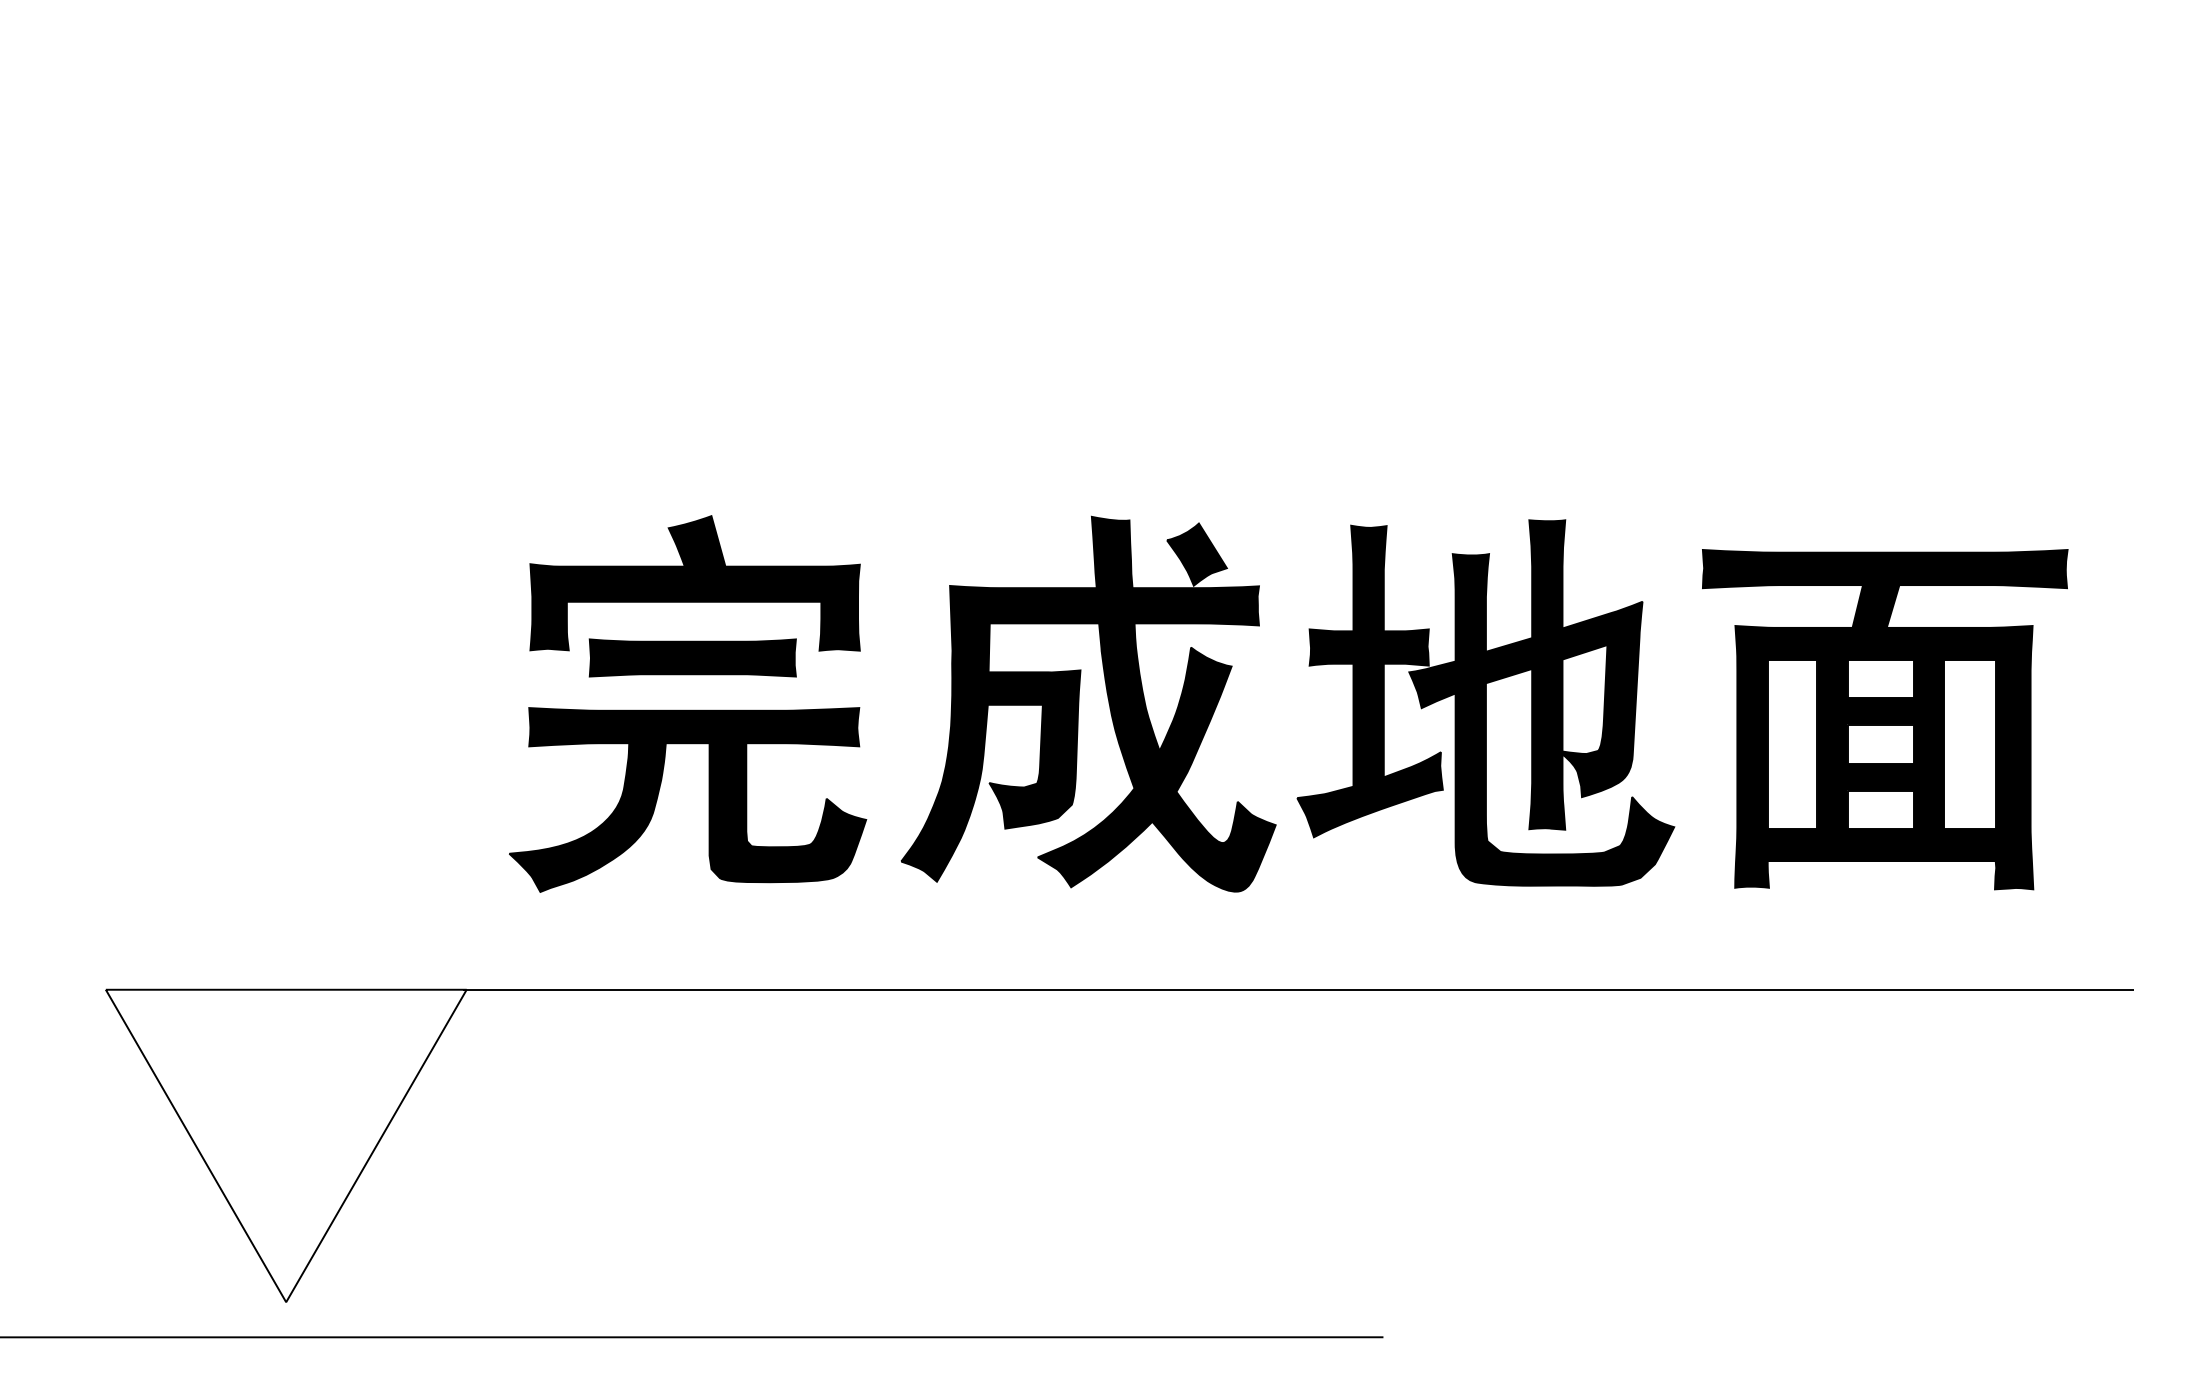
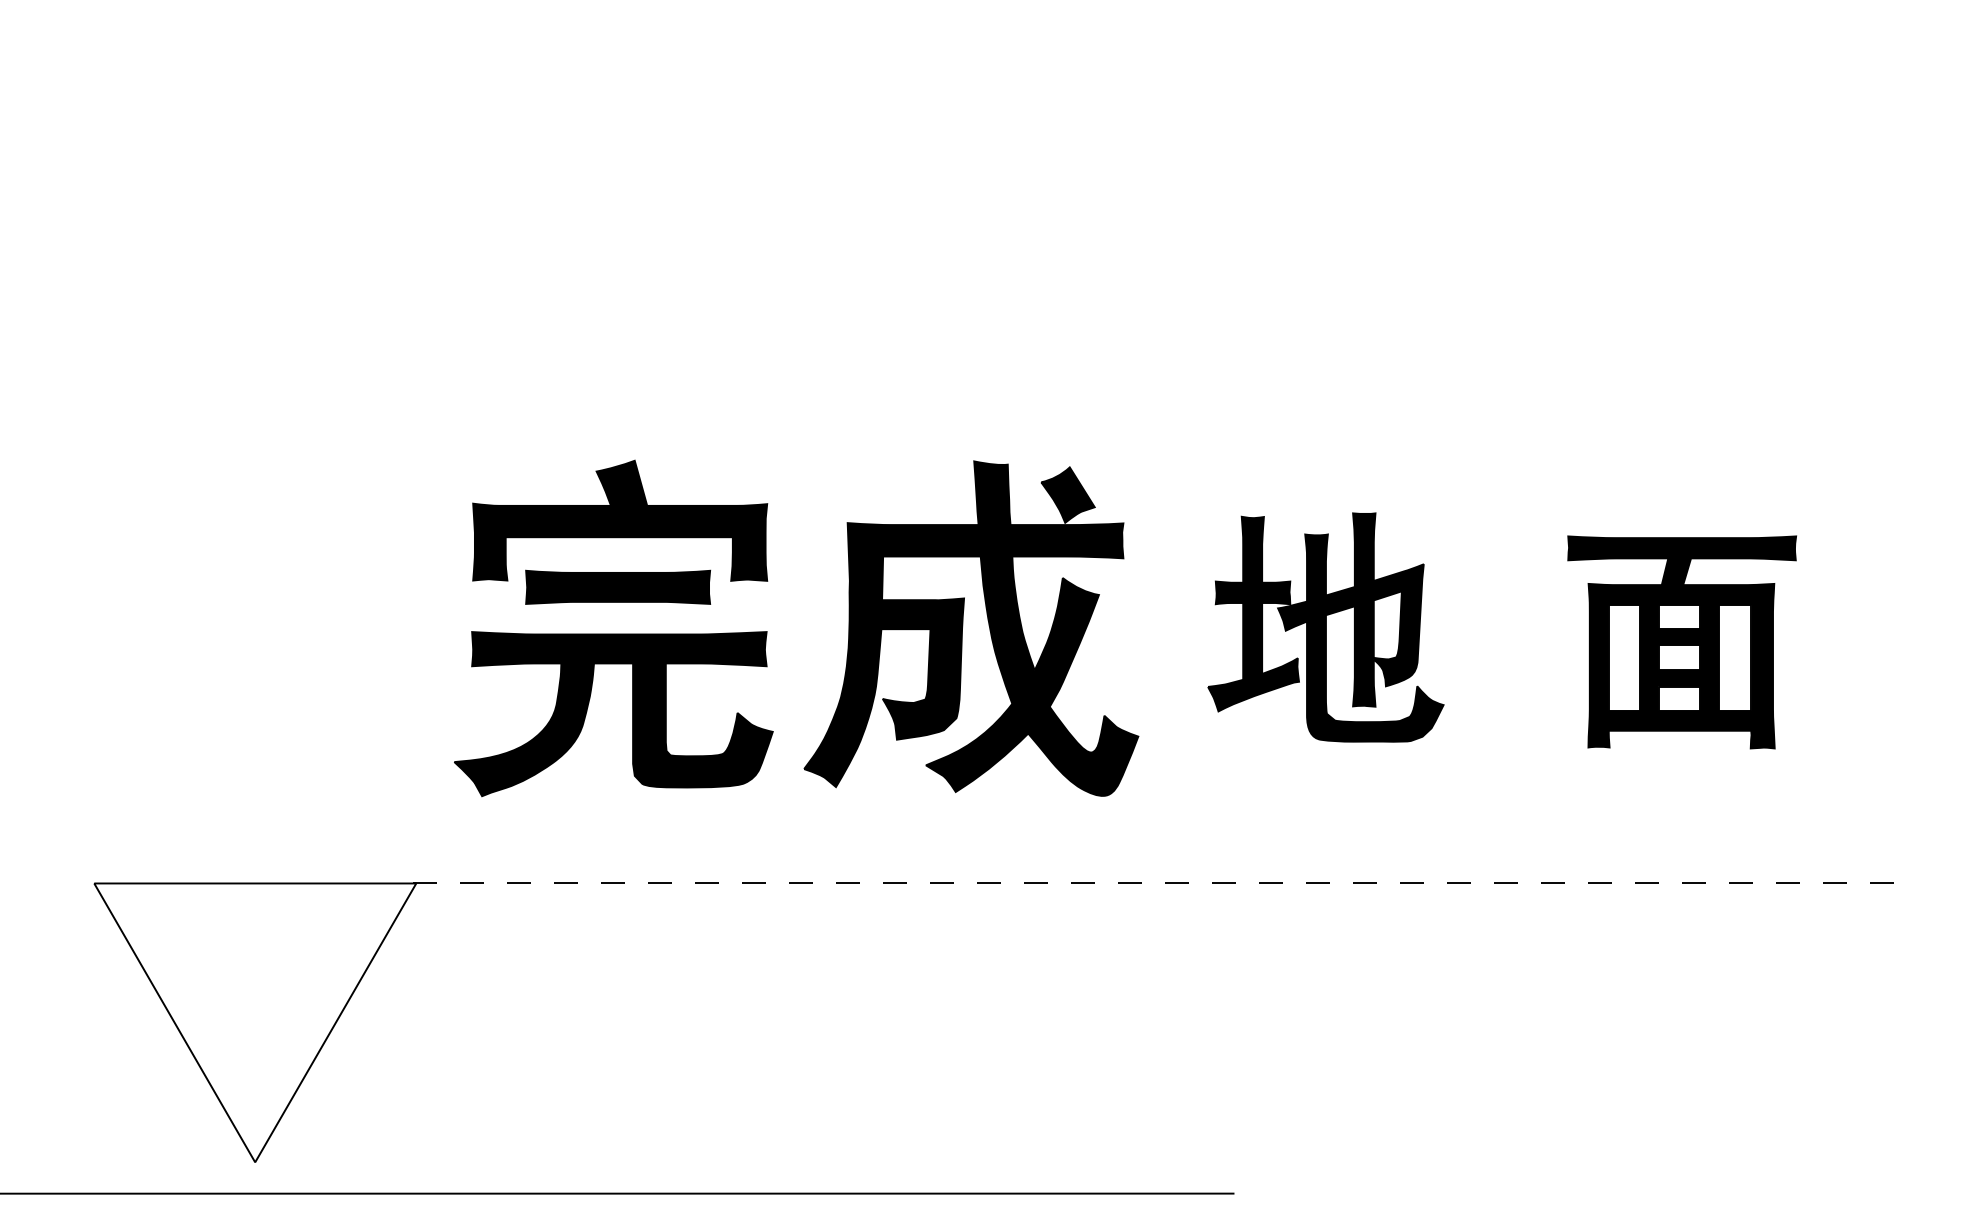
part: (1485, 702) -> (1325, 627), size x0.7
part: (1884, 719) -> (1681, 642), size x0.7
line: (1299, 989) -> (1159, 883), solid -> dashed

